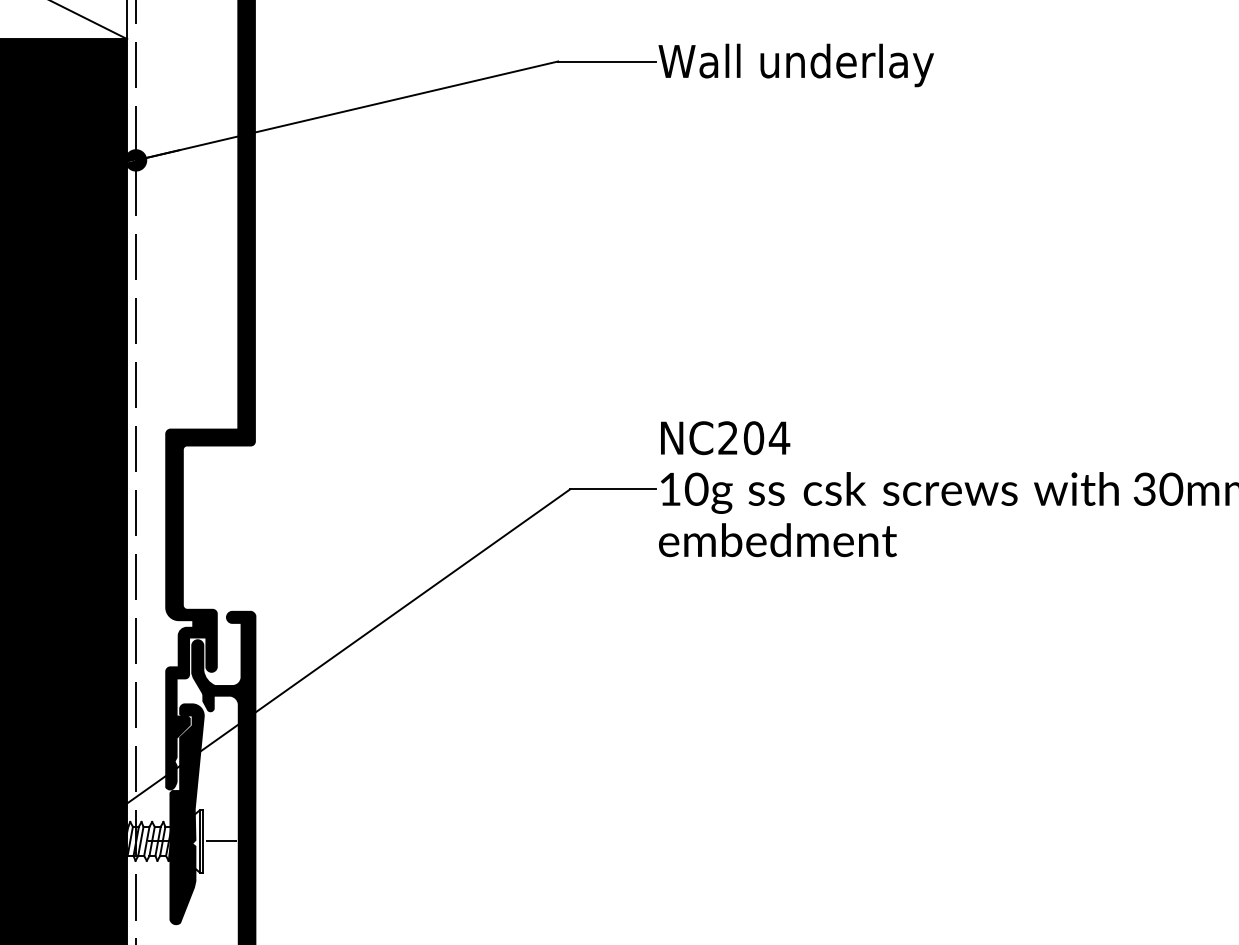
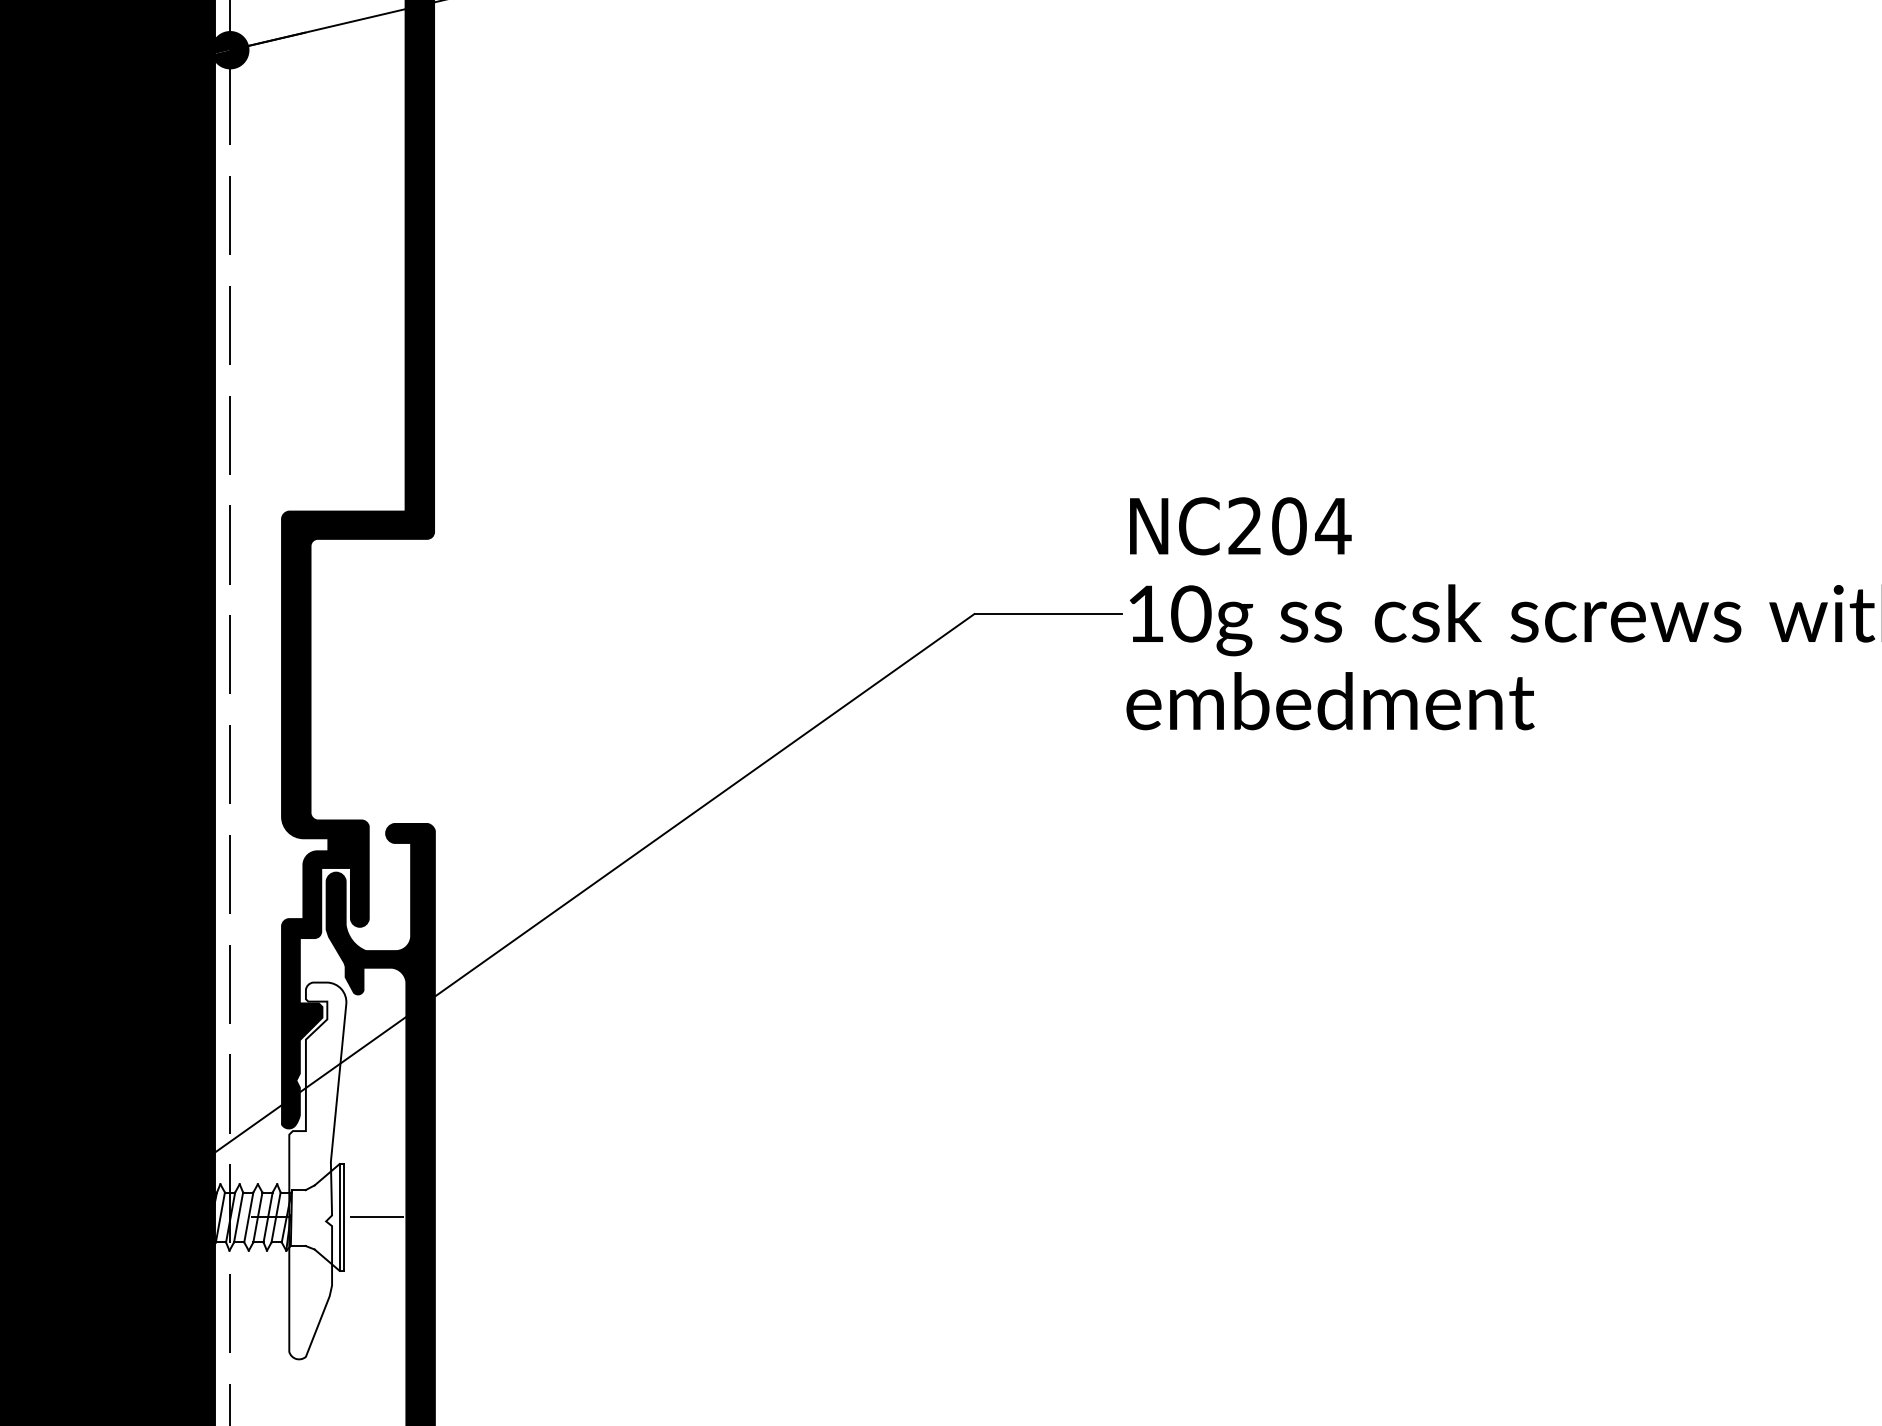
fill: (186, 814) -> (316, 1171), removed

